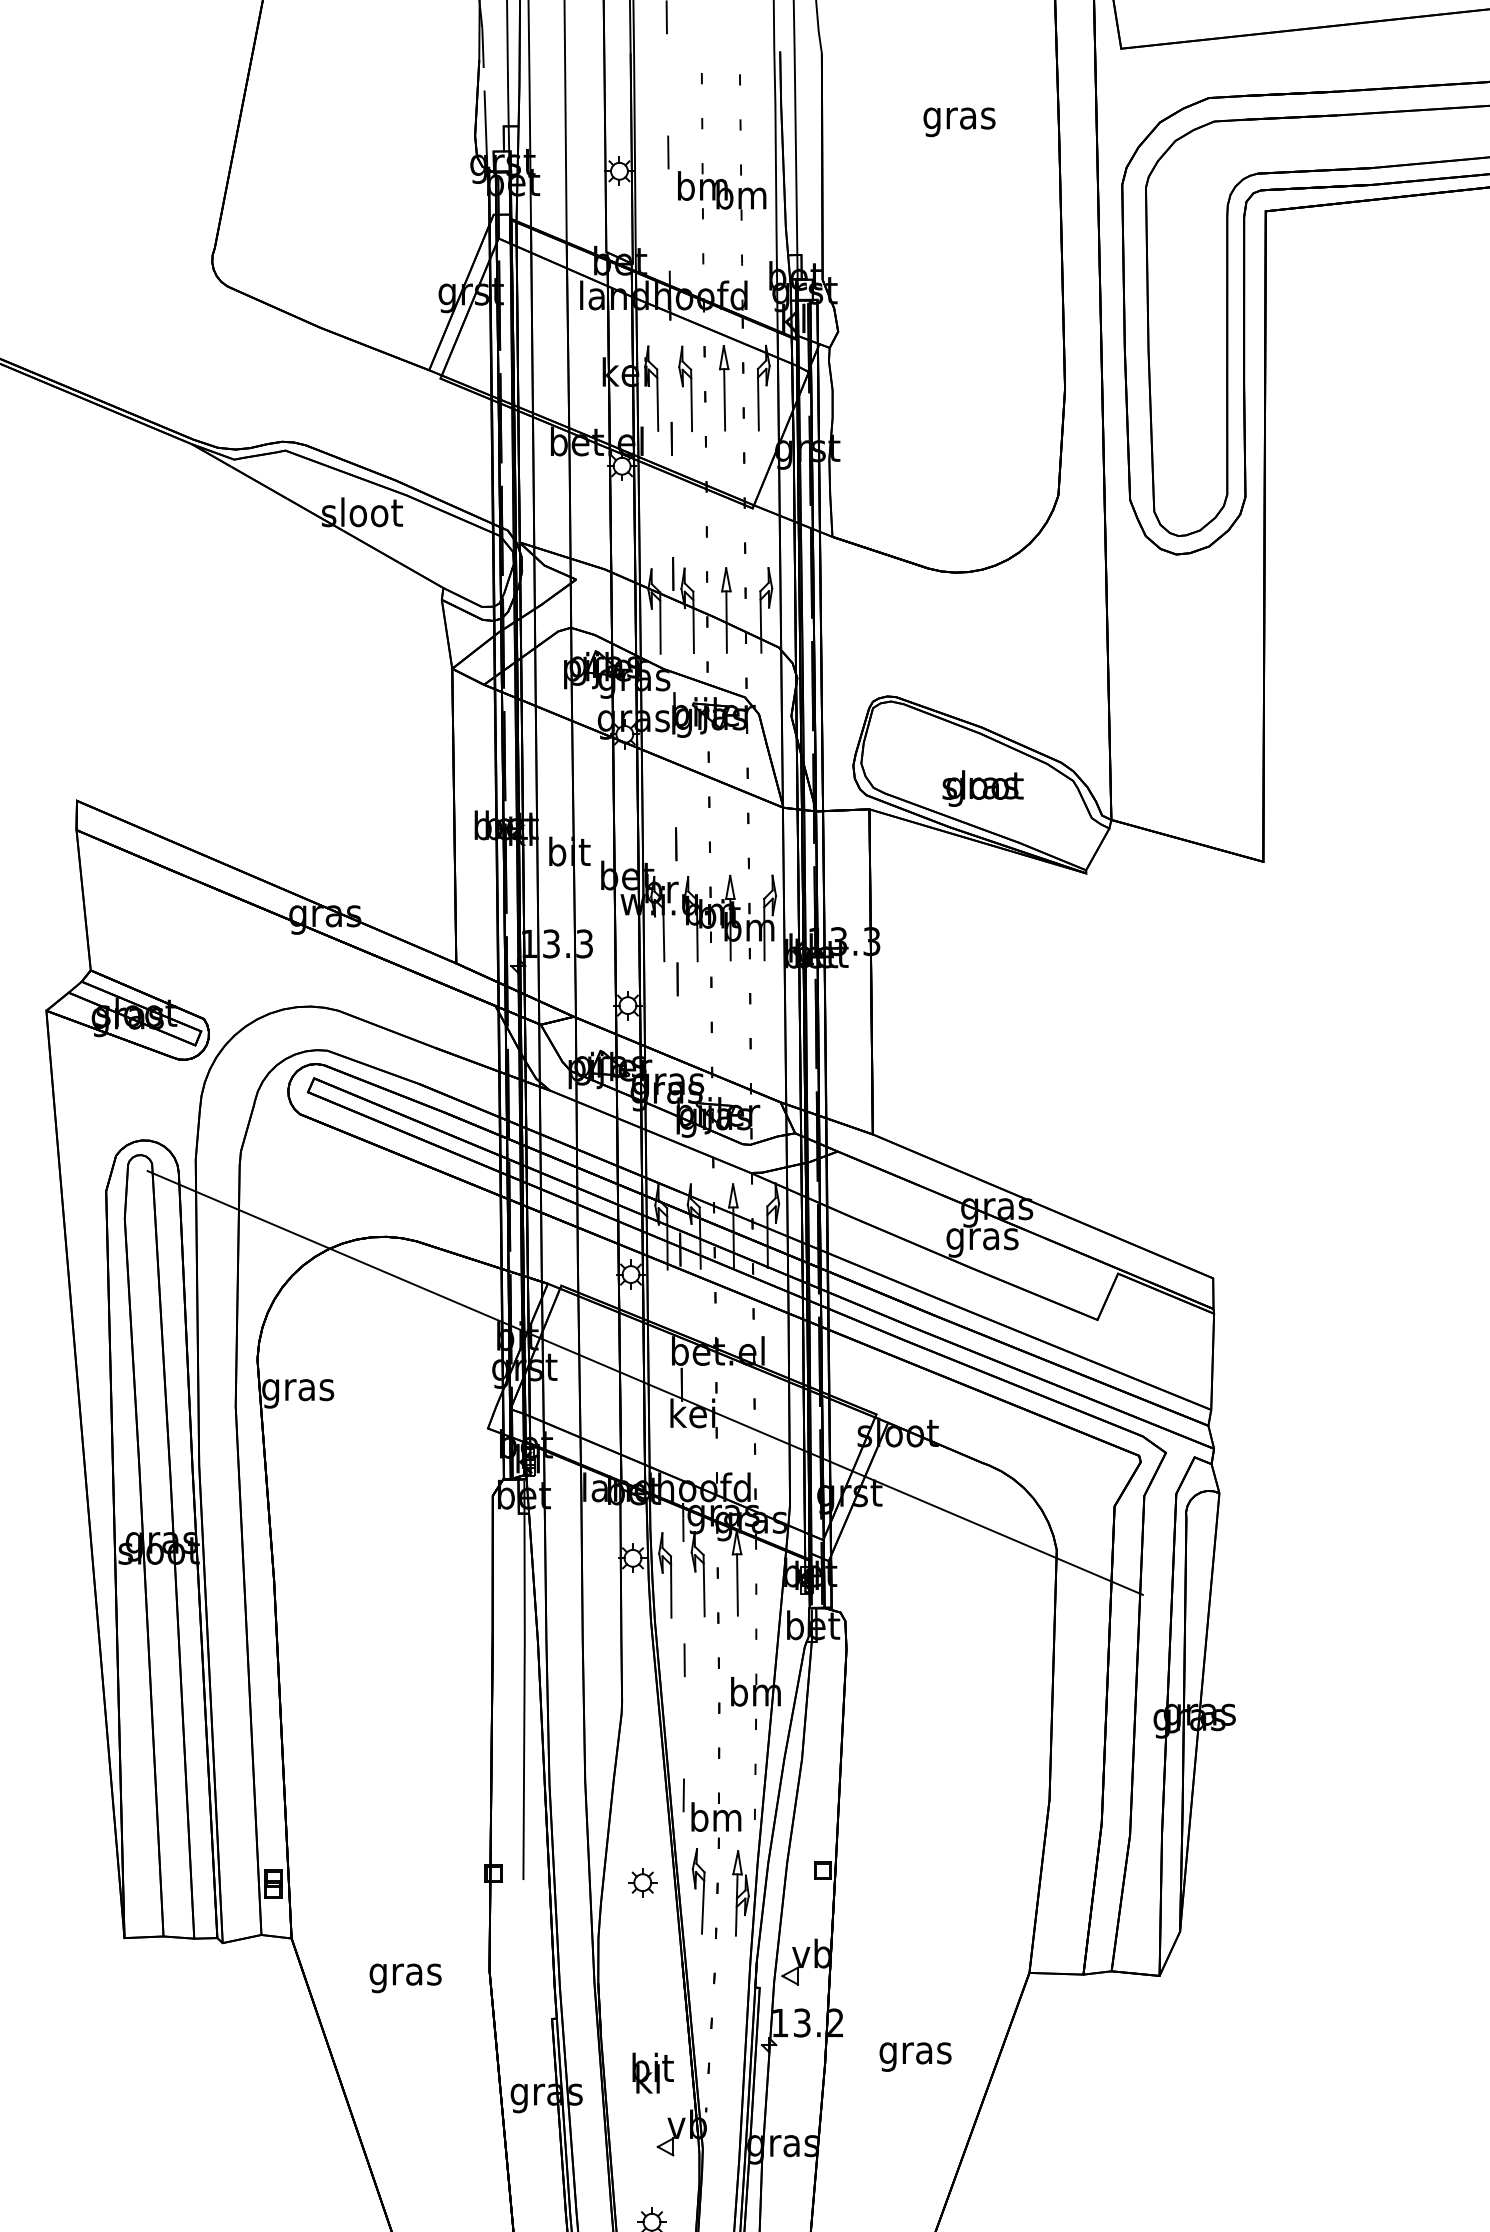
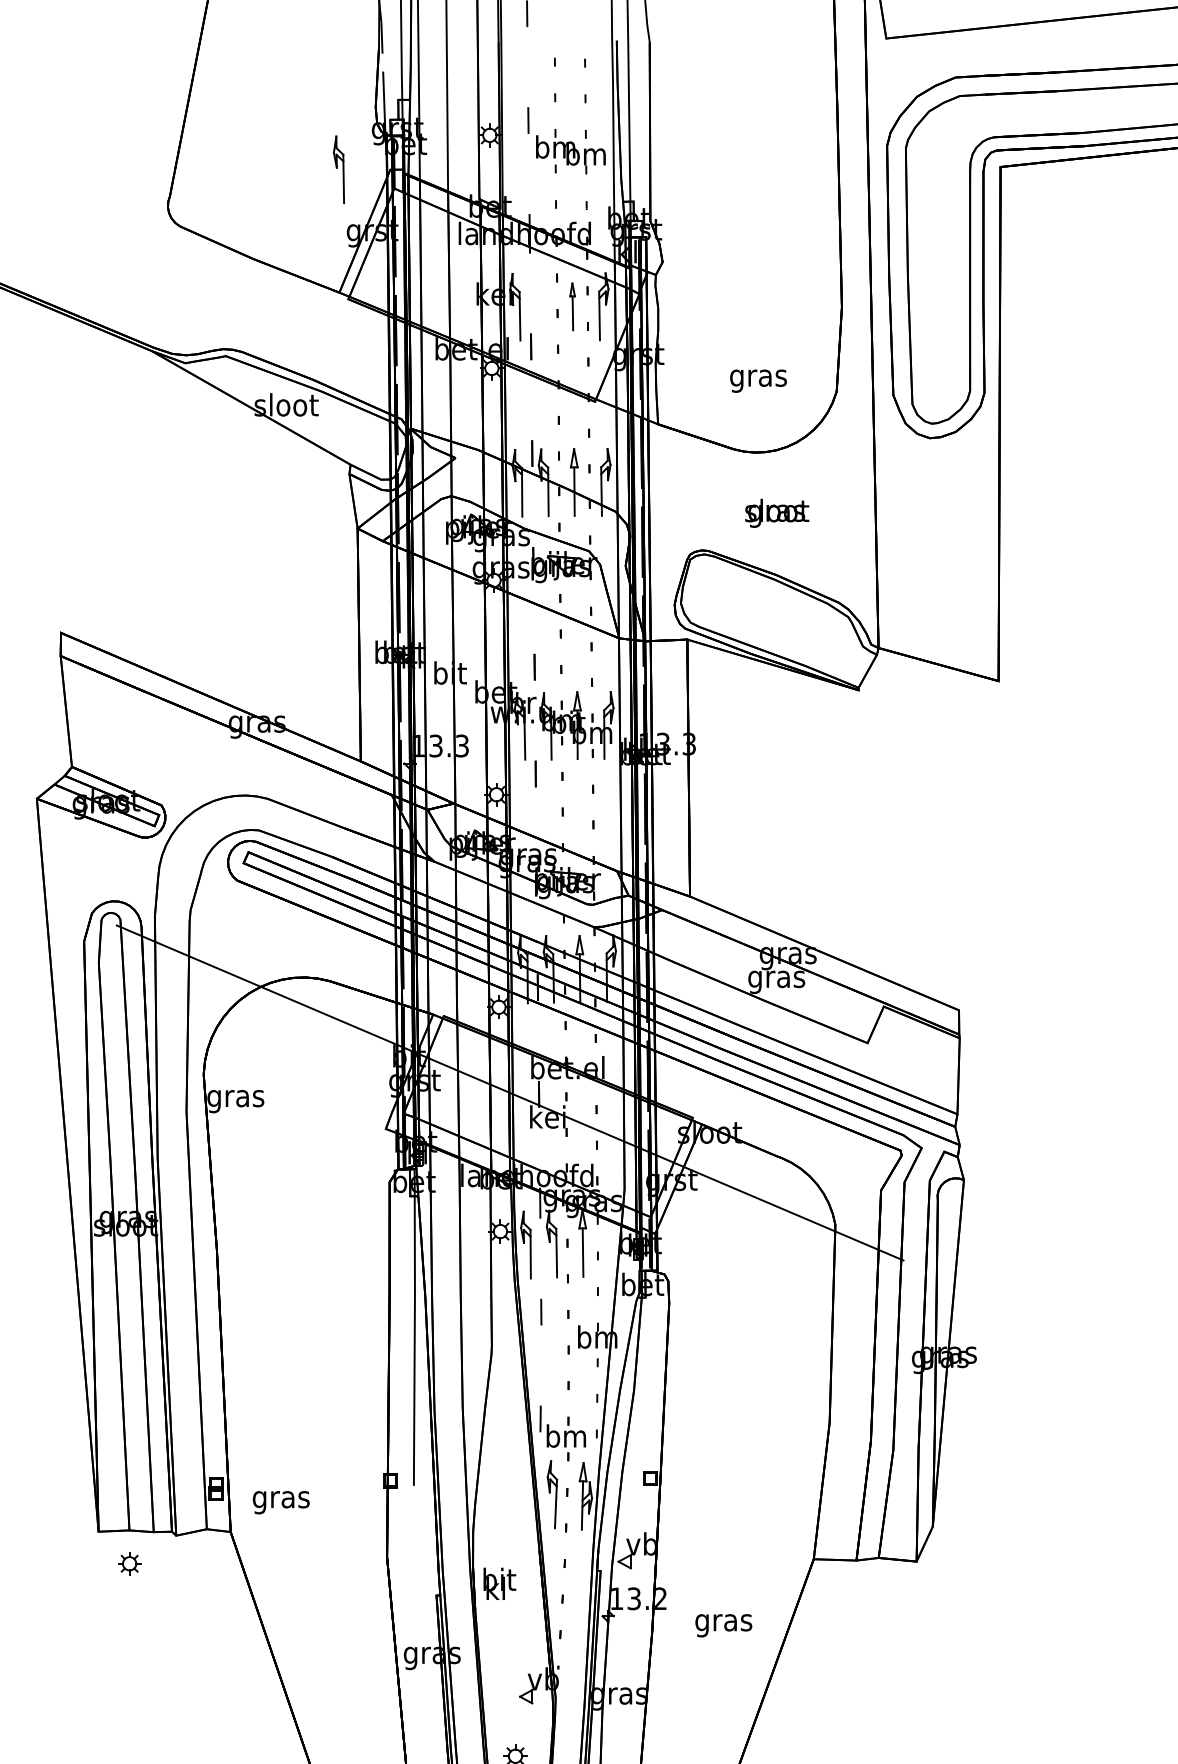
text: (959, 122) -> (758, 381), moved
part: (685, 388) -> (338, 169), moved
part: (724, 388) -> (572, 307), size x0.7
text: (982, 788) -> (776, 513), moved
part: (642, 1882) -> (129, 1563), moved
text: (405, 1978) -> (281, 1502), moved
text: (652, 2072) -> (499, 1583), moved

